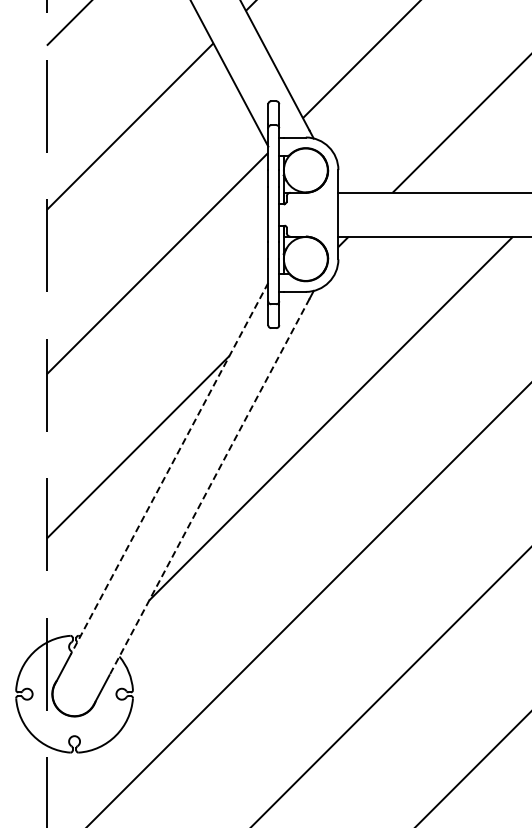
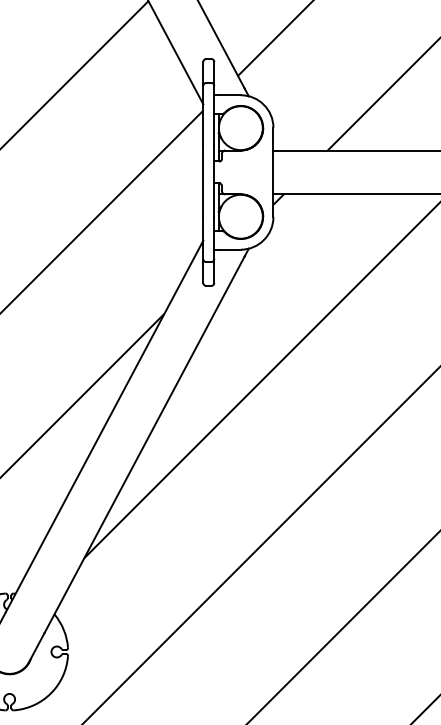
line: (169, 469) -> (104, 427), dashed -> solid
line: (209, 487) -> (144, 445), dashed -> solid

